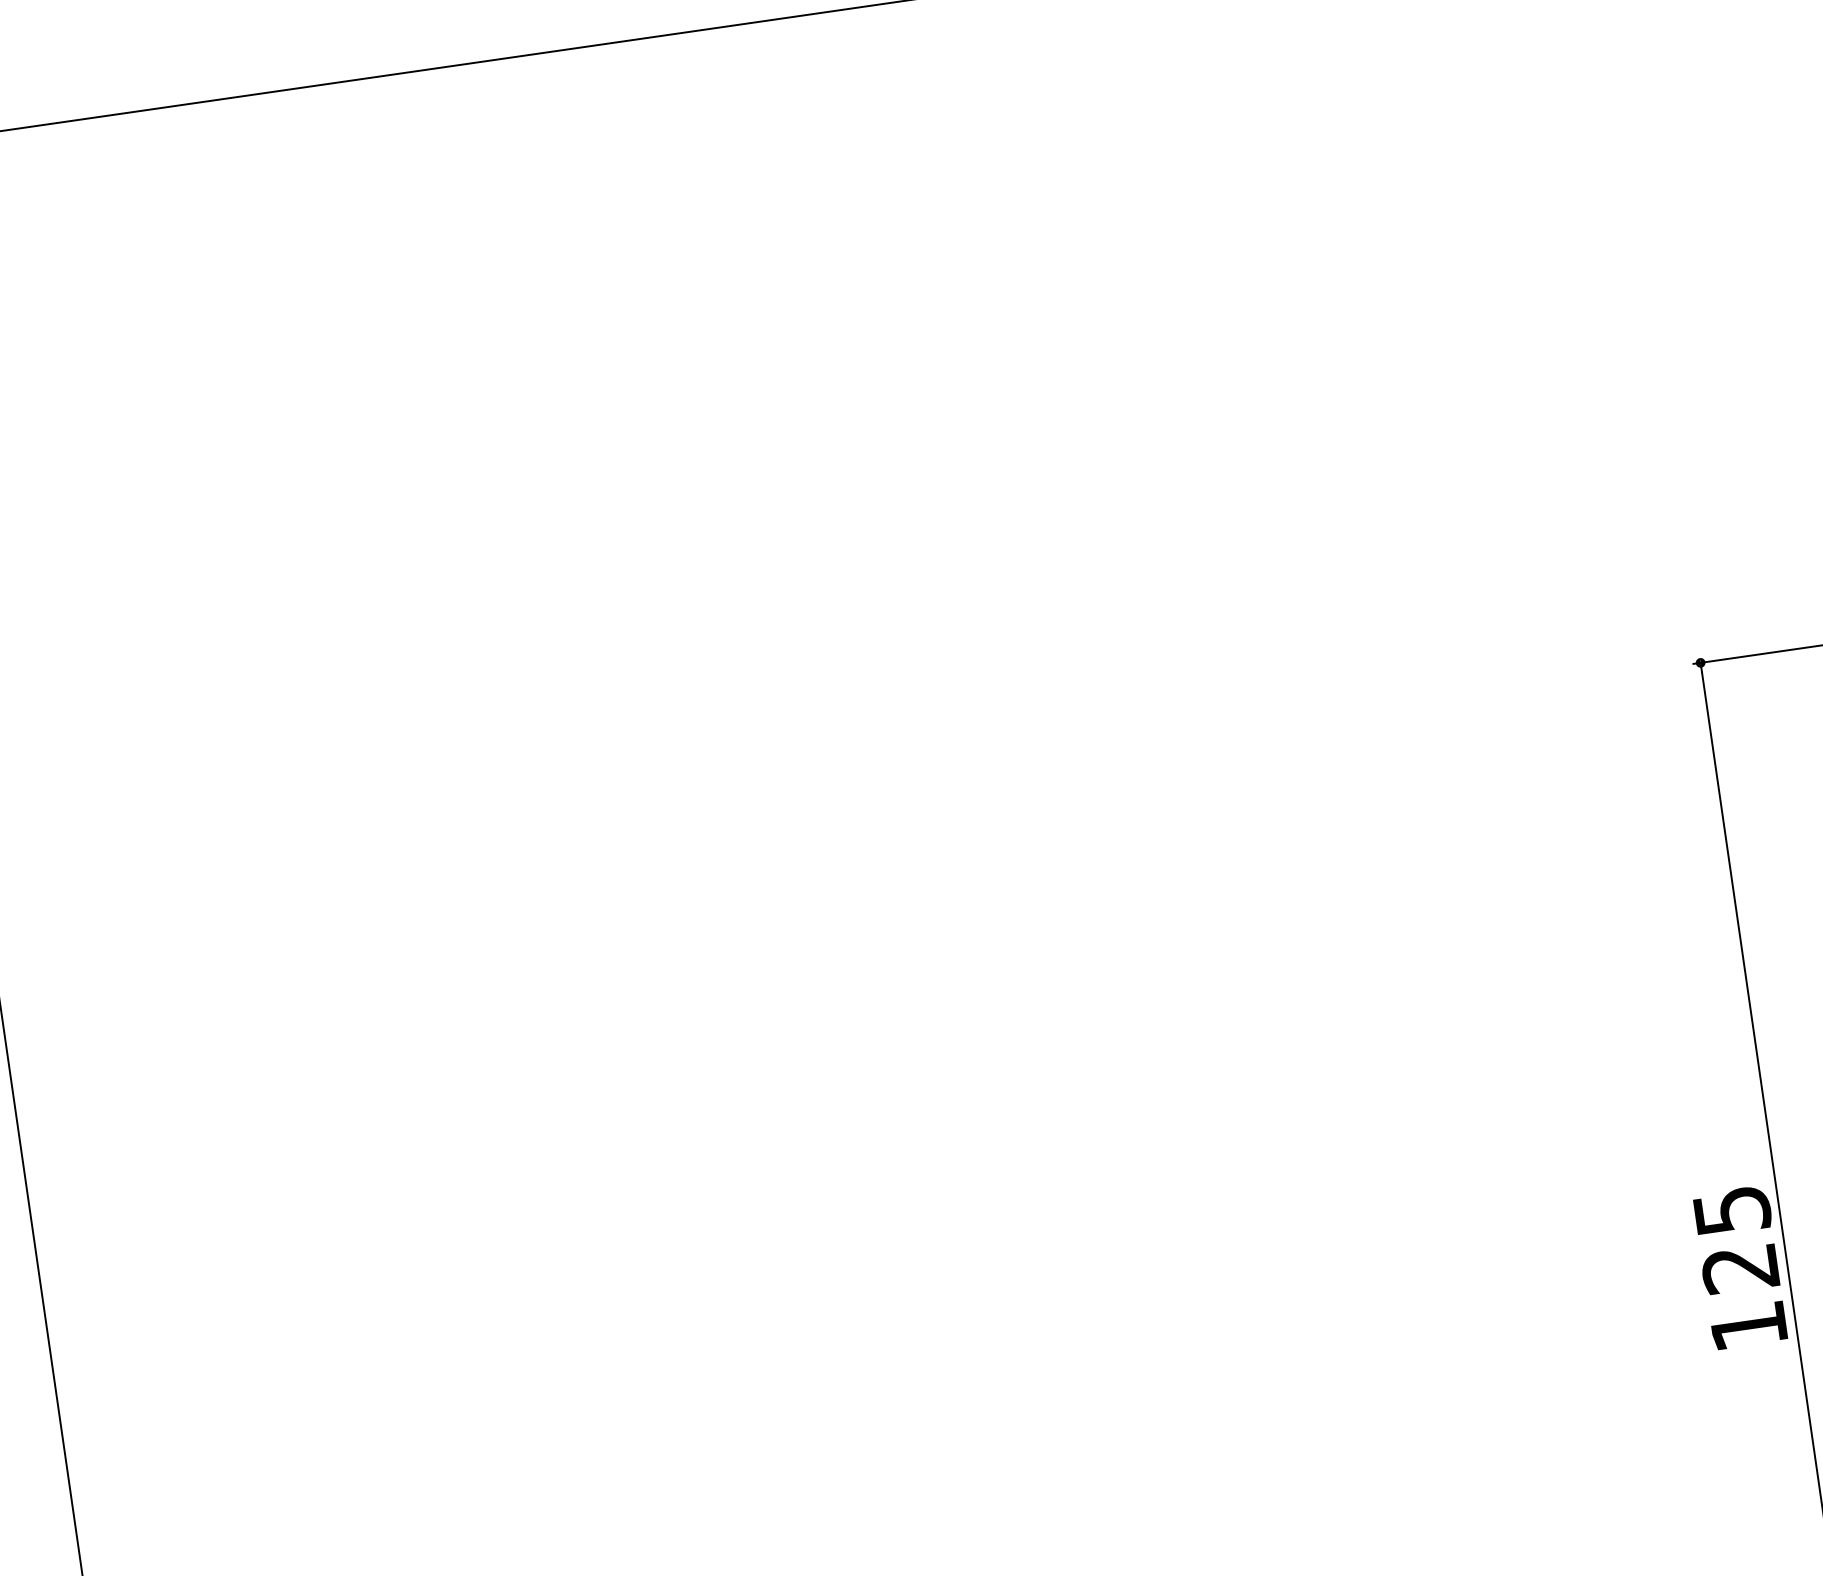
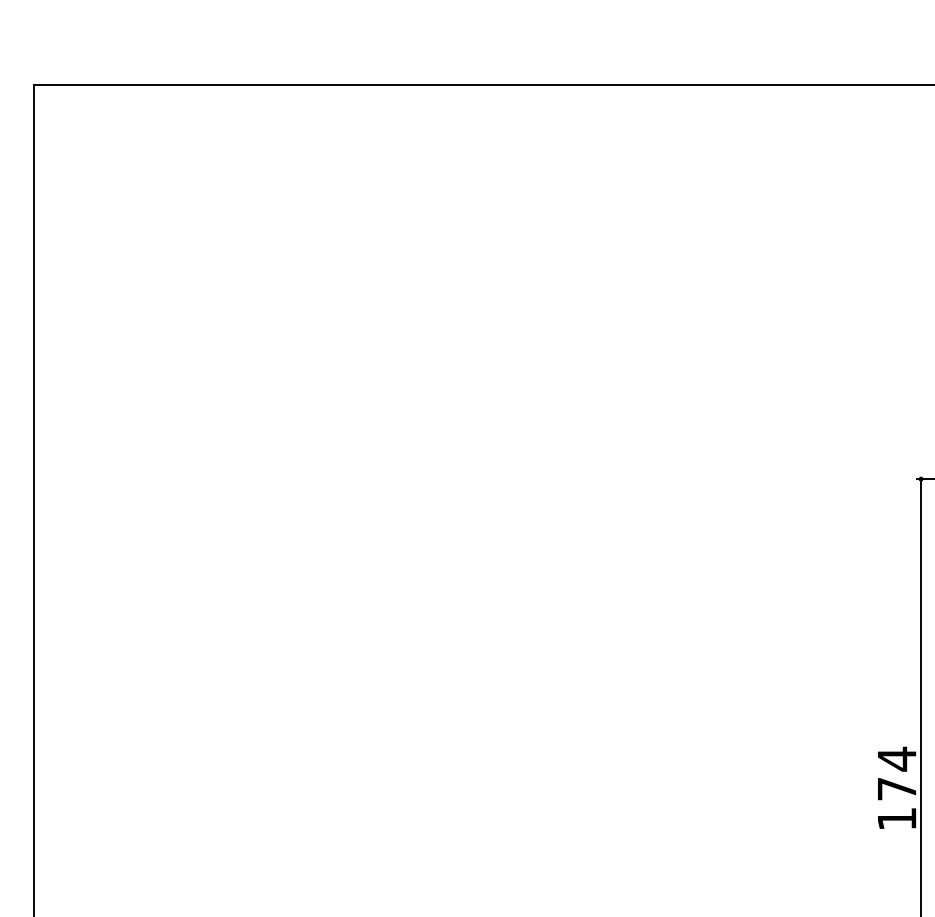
text: (1735, 1238) -> (896, 773), 125 -> 174

